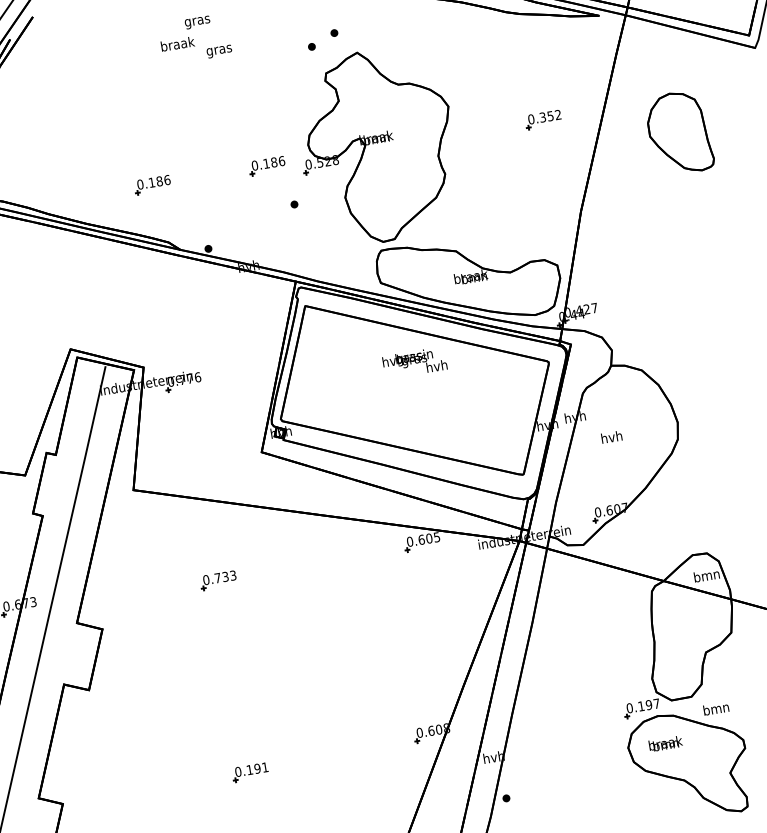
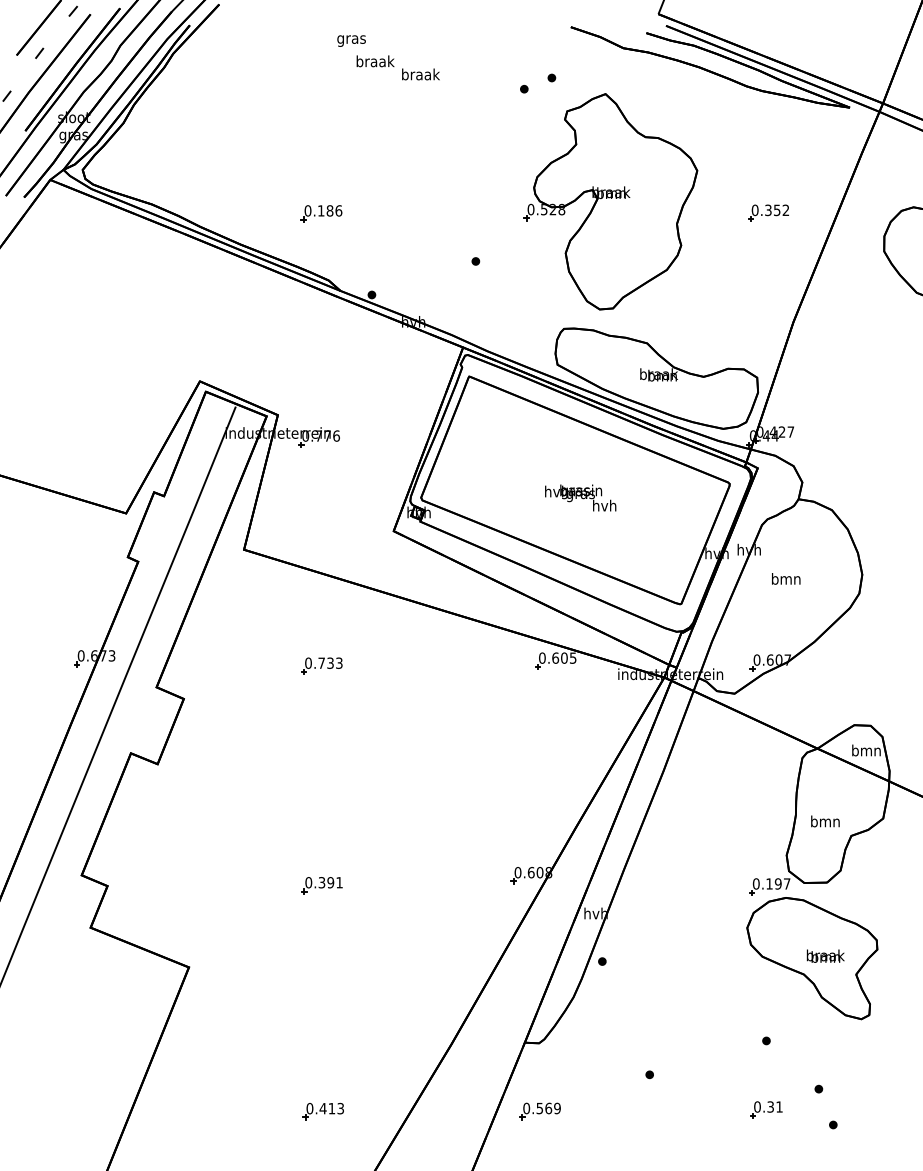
text: (197, 22) -> (351, 40), moved
text: (219, 49) -> (420, 75), gras -> braak
part: (377, 145) -> (610, 201), moved
part: (267, 165) -> (452, 213), removed
text: (414, 362) -> (580, 497), moved
text: (612, 436) -> (786, 578), hvh -> bmn
text: (716, 708) -> (825, 821), moved
text: (665, 743) -> (825, 955), moved
text: (249, 769) -> (321, 882), 0.191 -> 0.391

